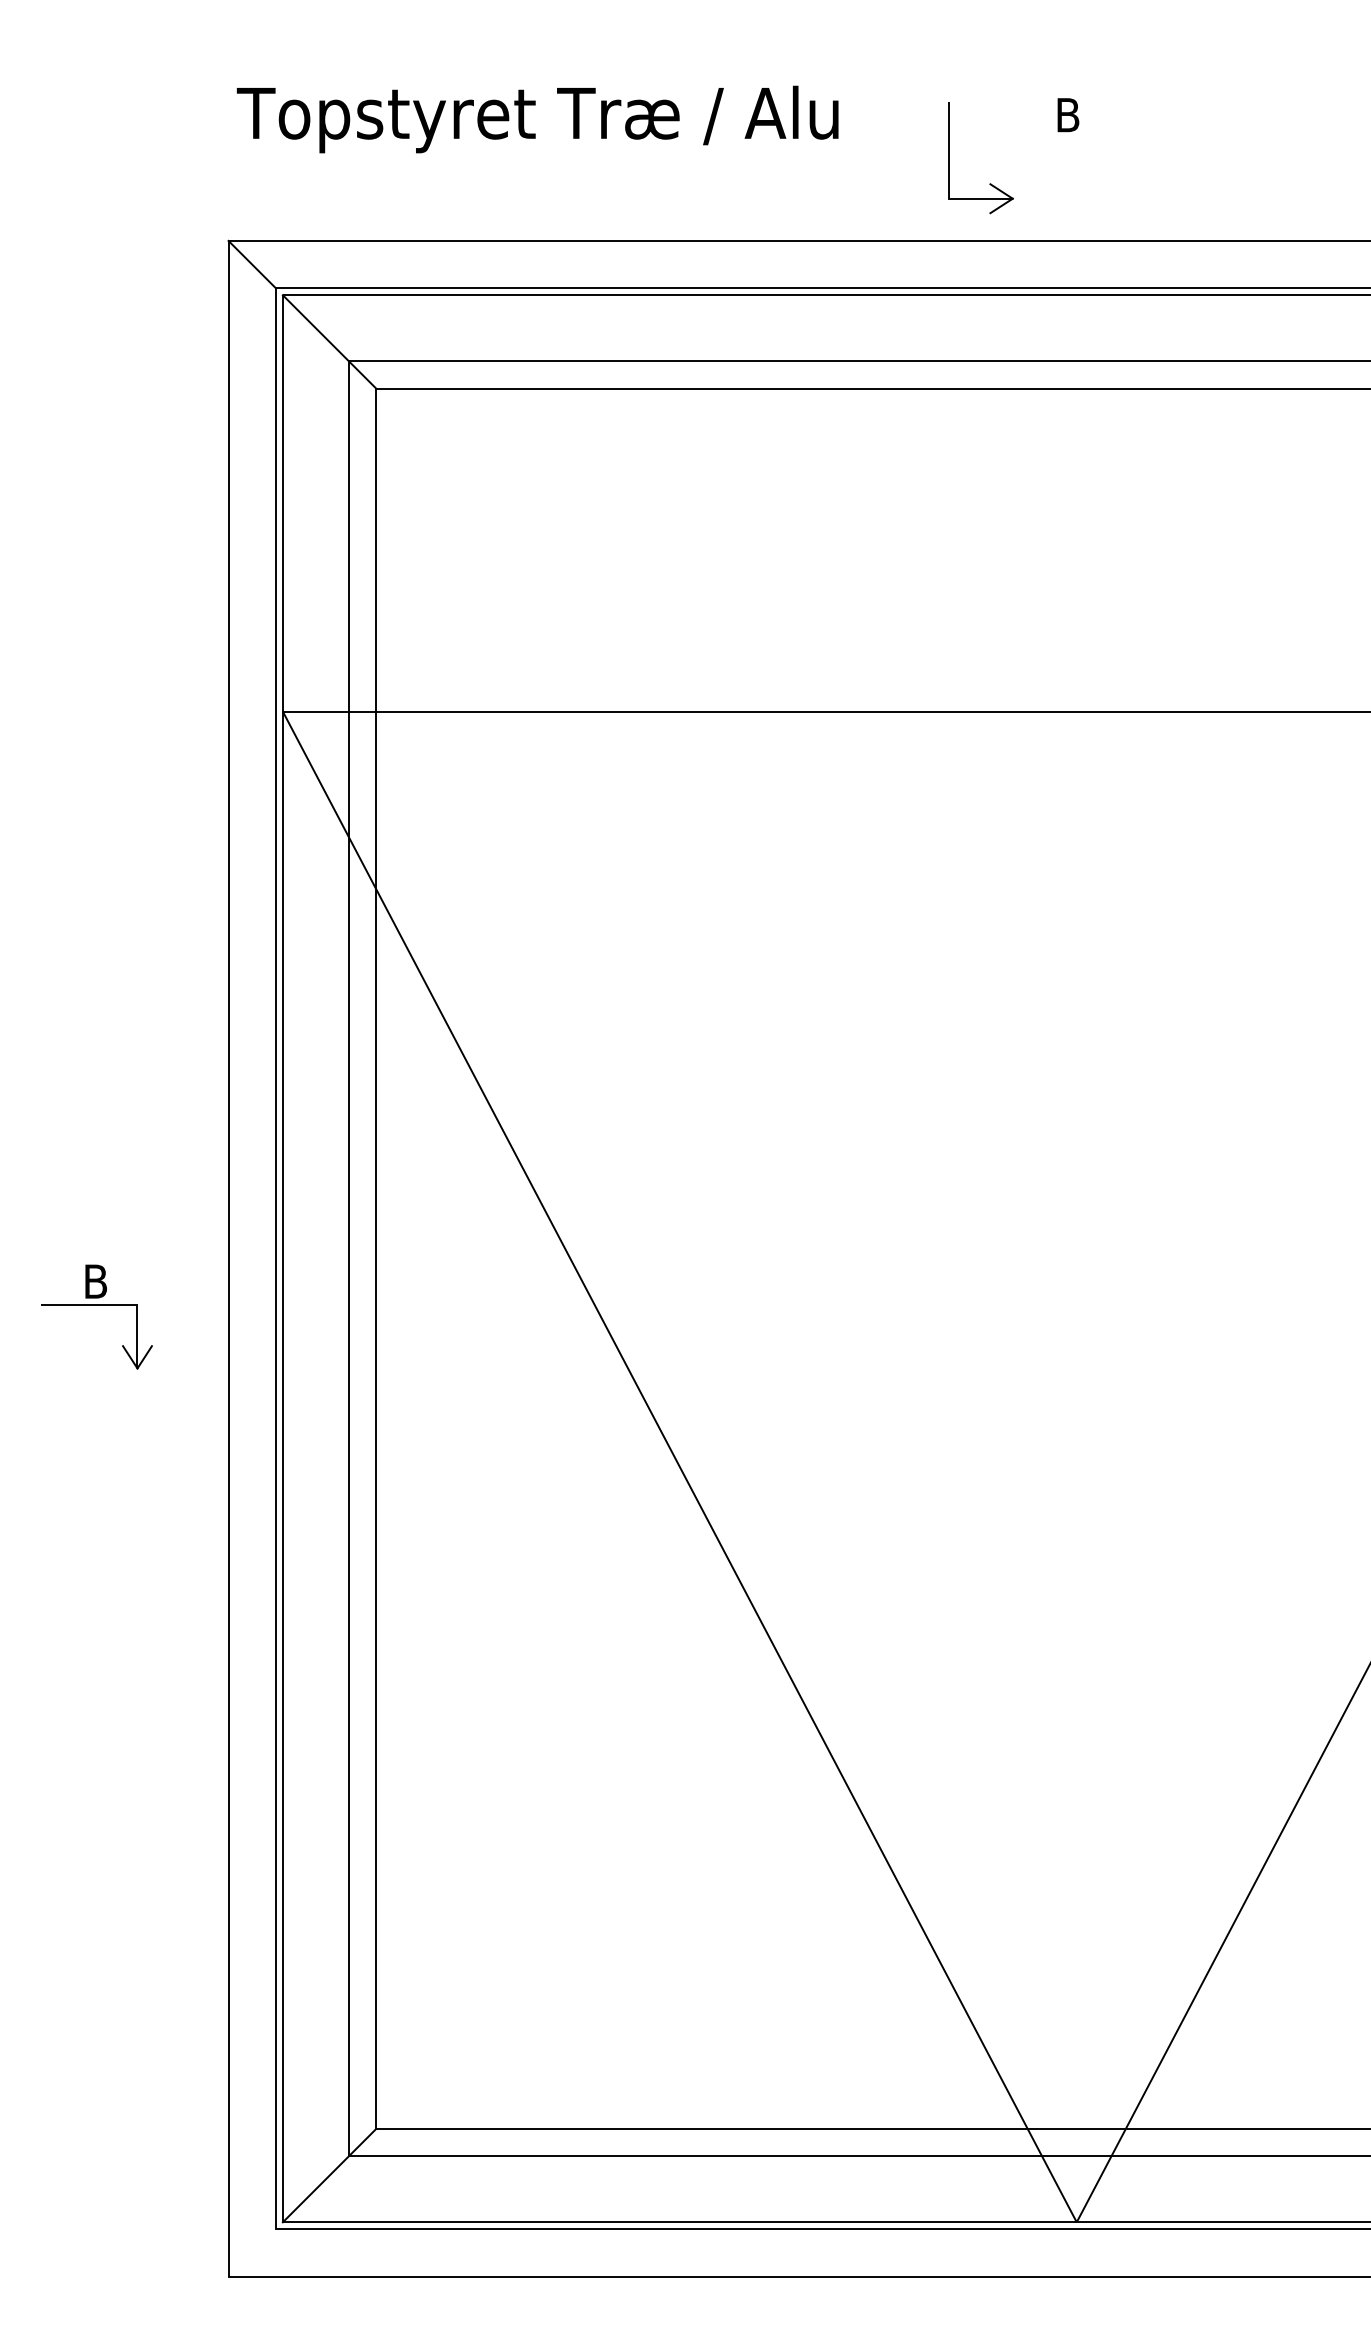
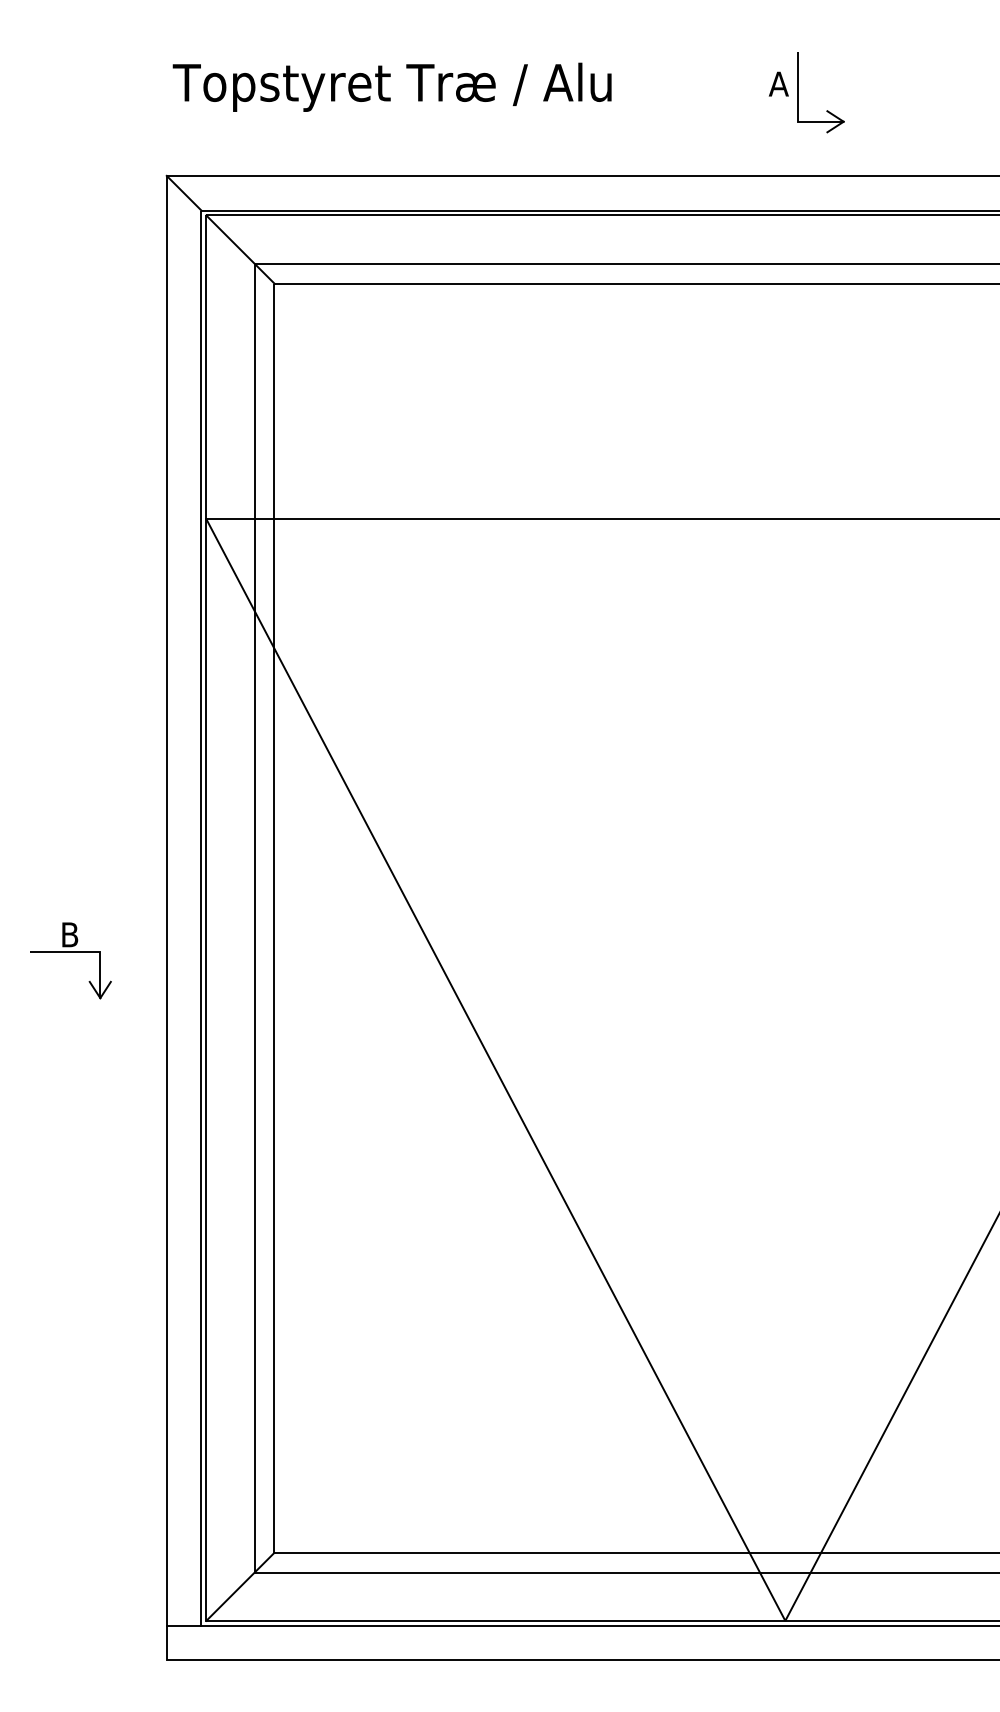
text: (1067, 115) -> (778, 84), B -> A
part: (989, 183) -> (826, 110), moved
line: (252, 2229) -> (184, 1626), added

